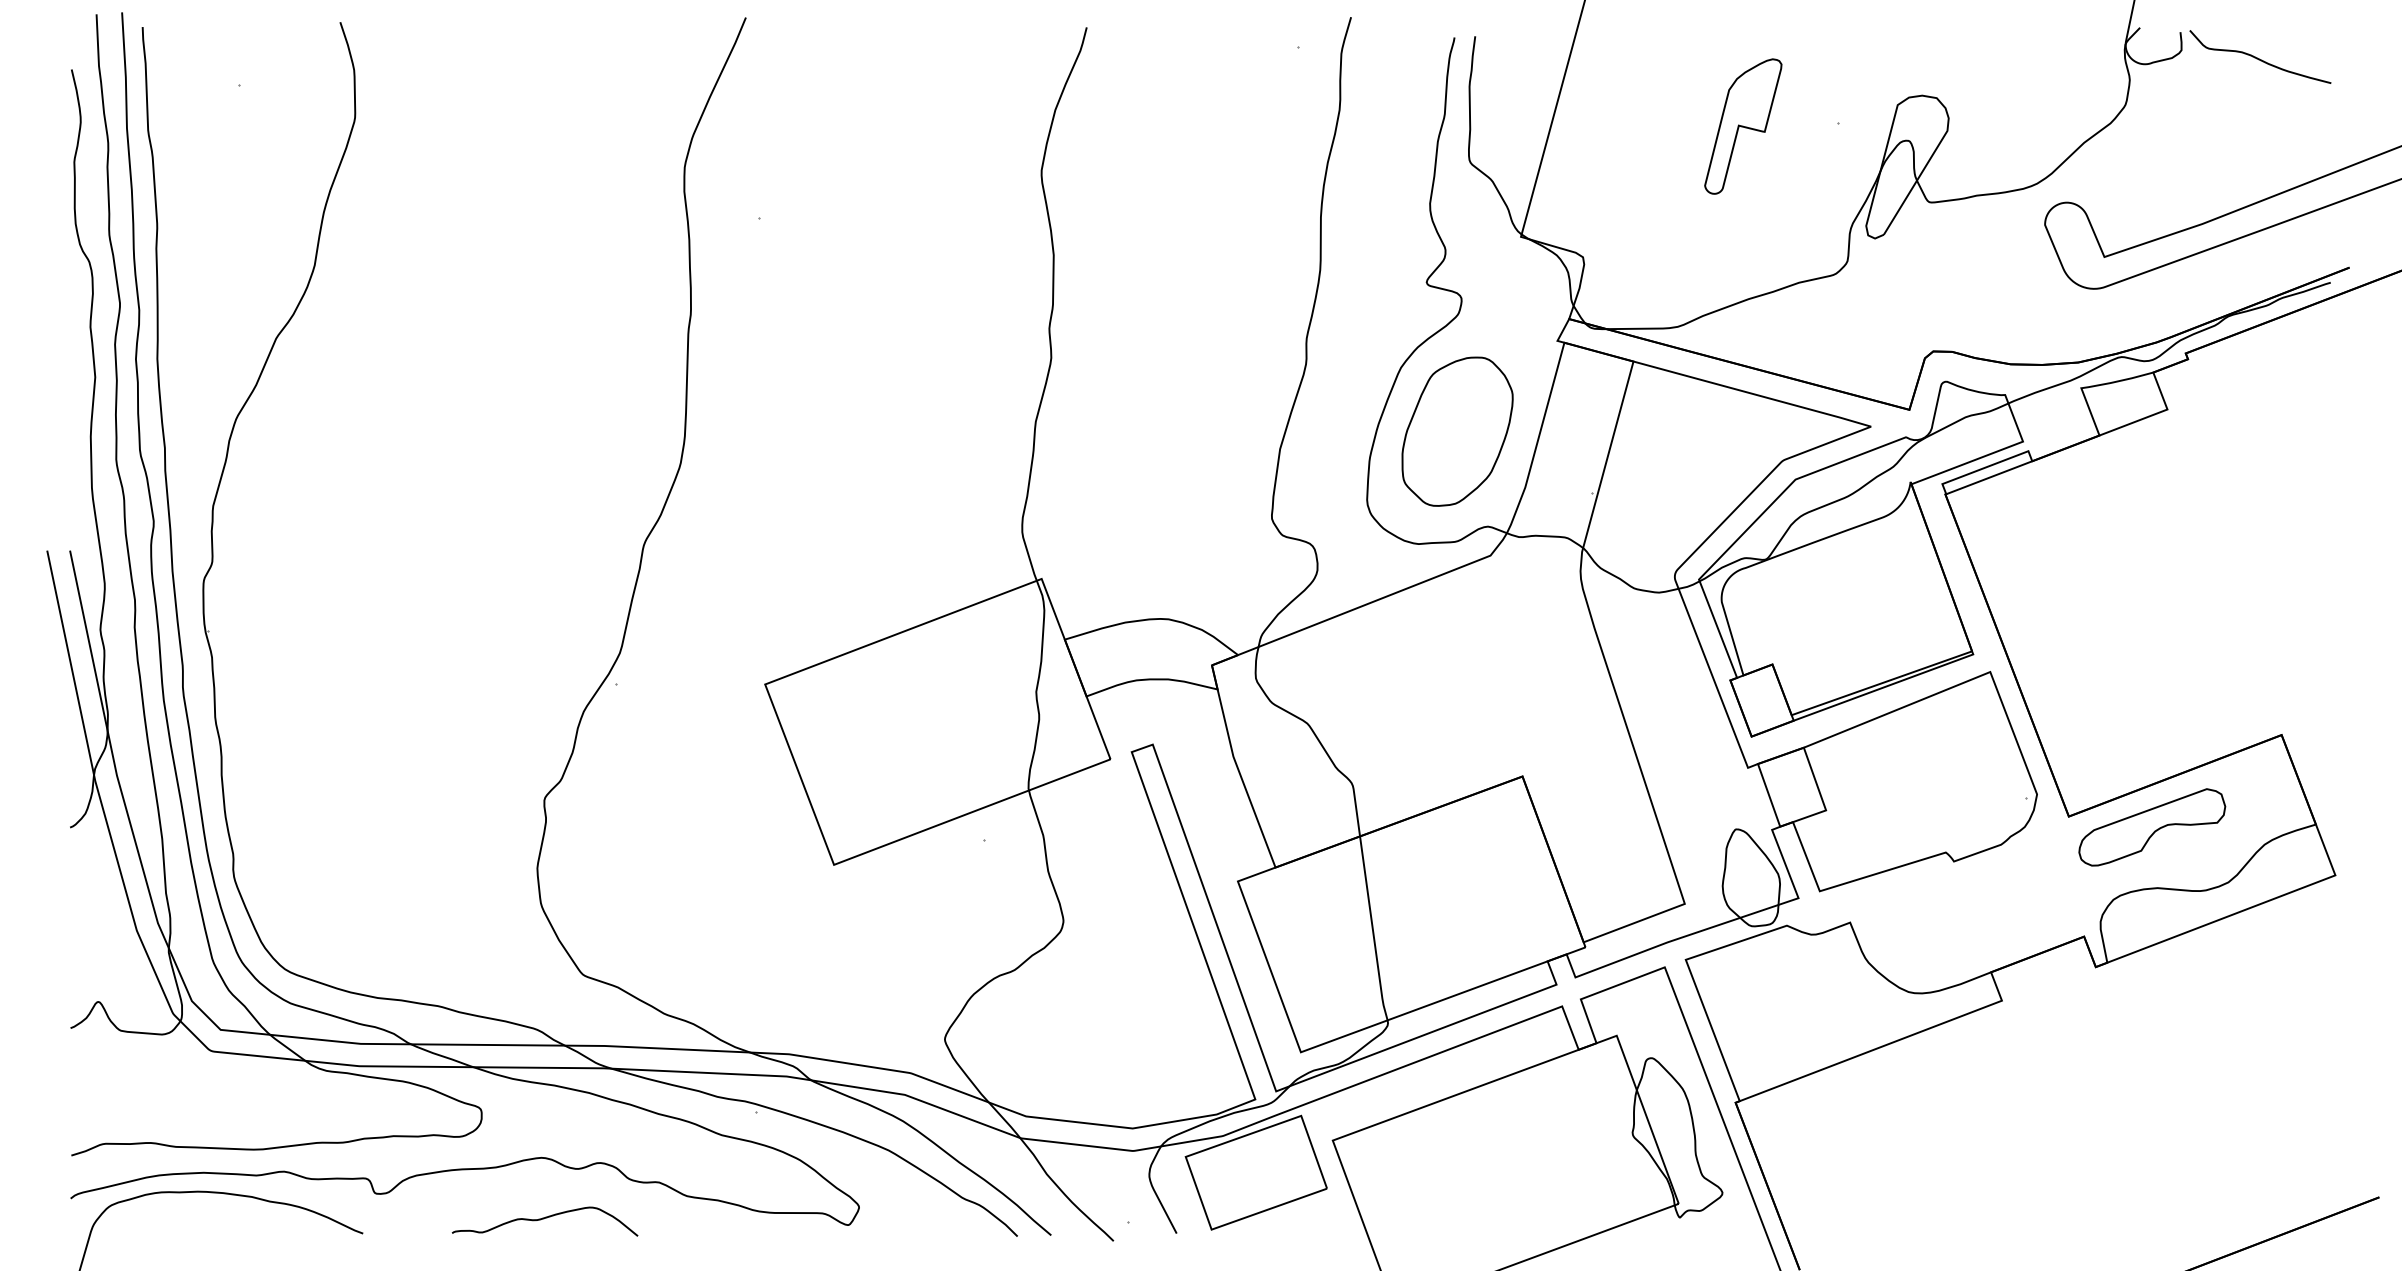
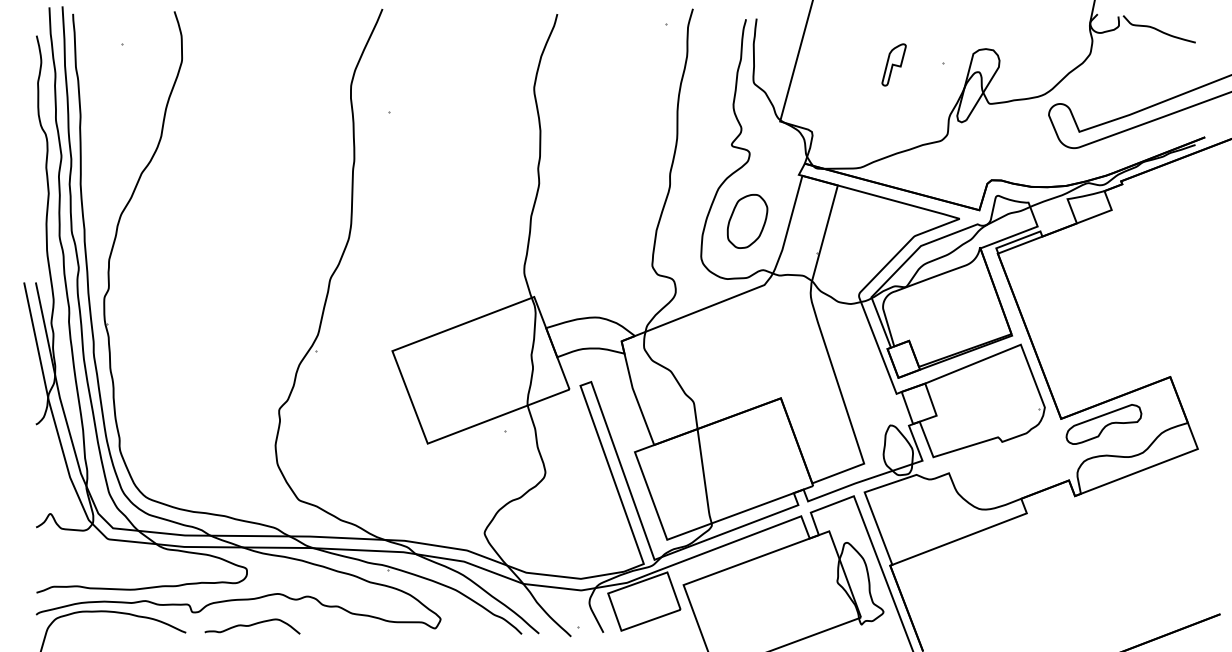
part: (1741, 125) -> (893, 64), size x0.6
part: (1457, 431) -> (747, 221), size x0.7
curve: (545, 1219) -> (252, 625), moved

